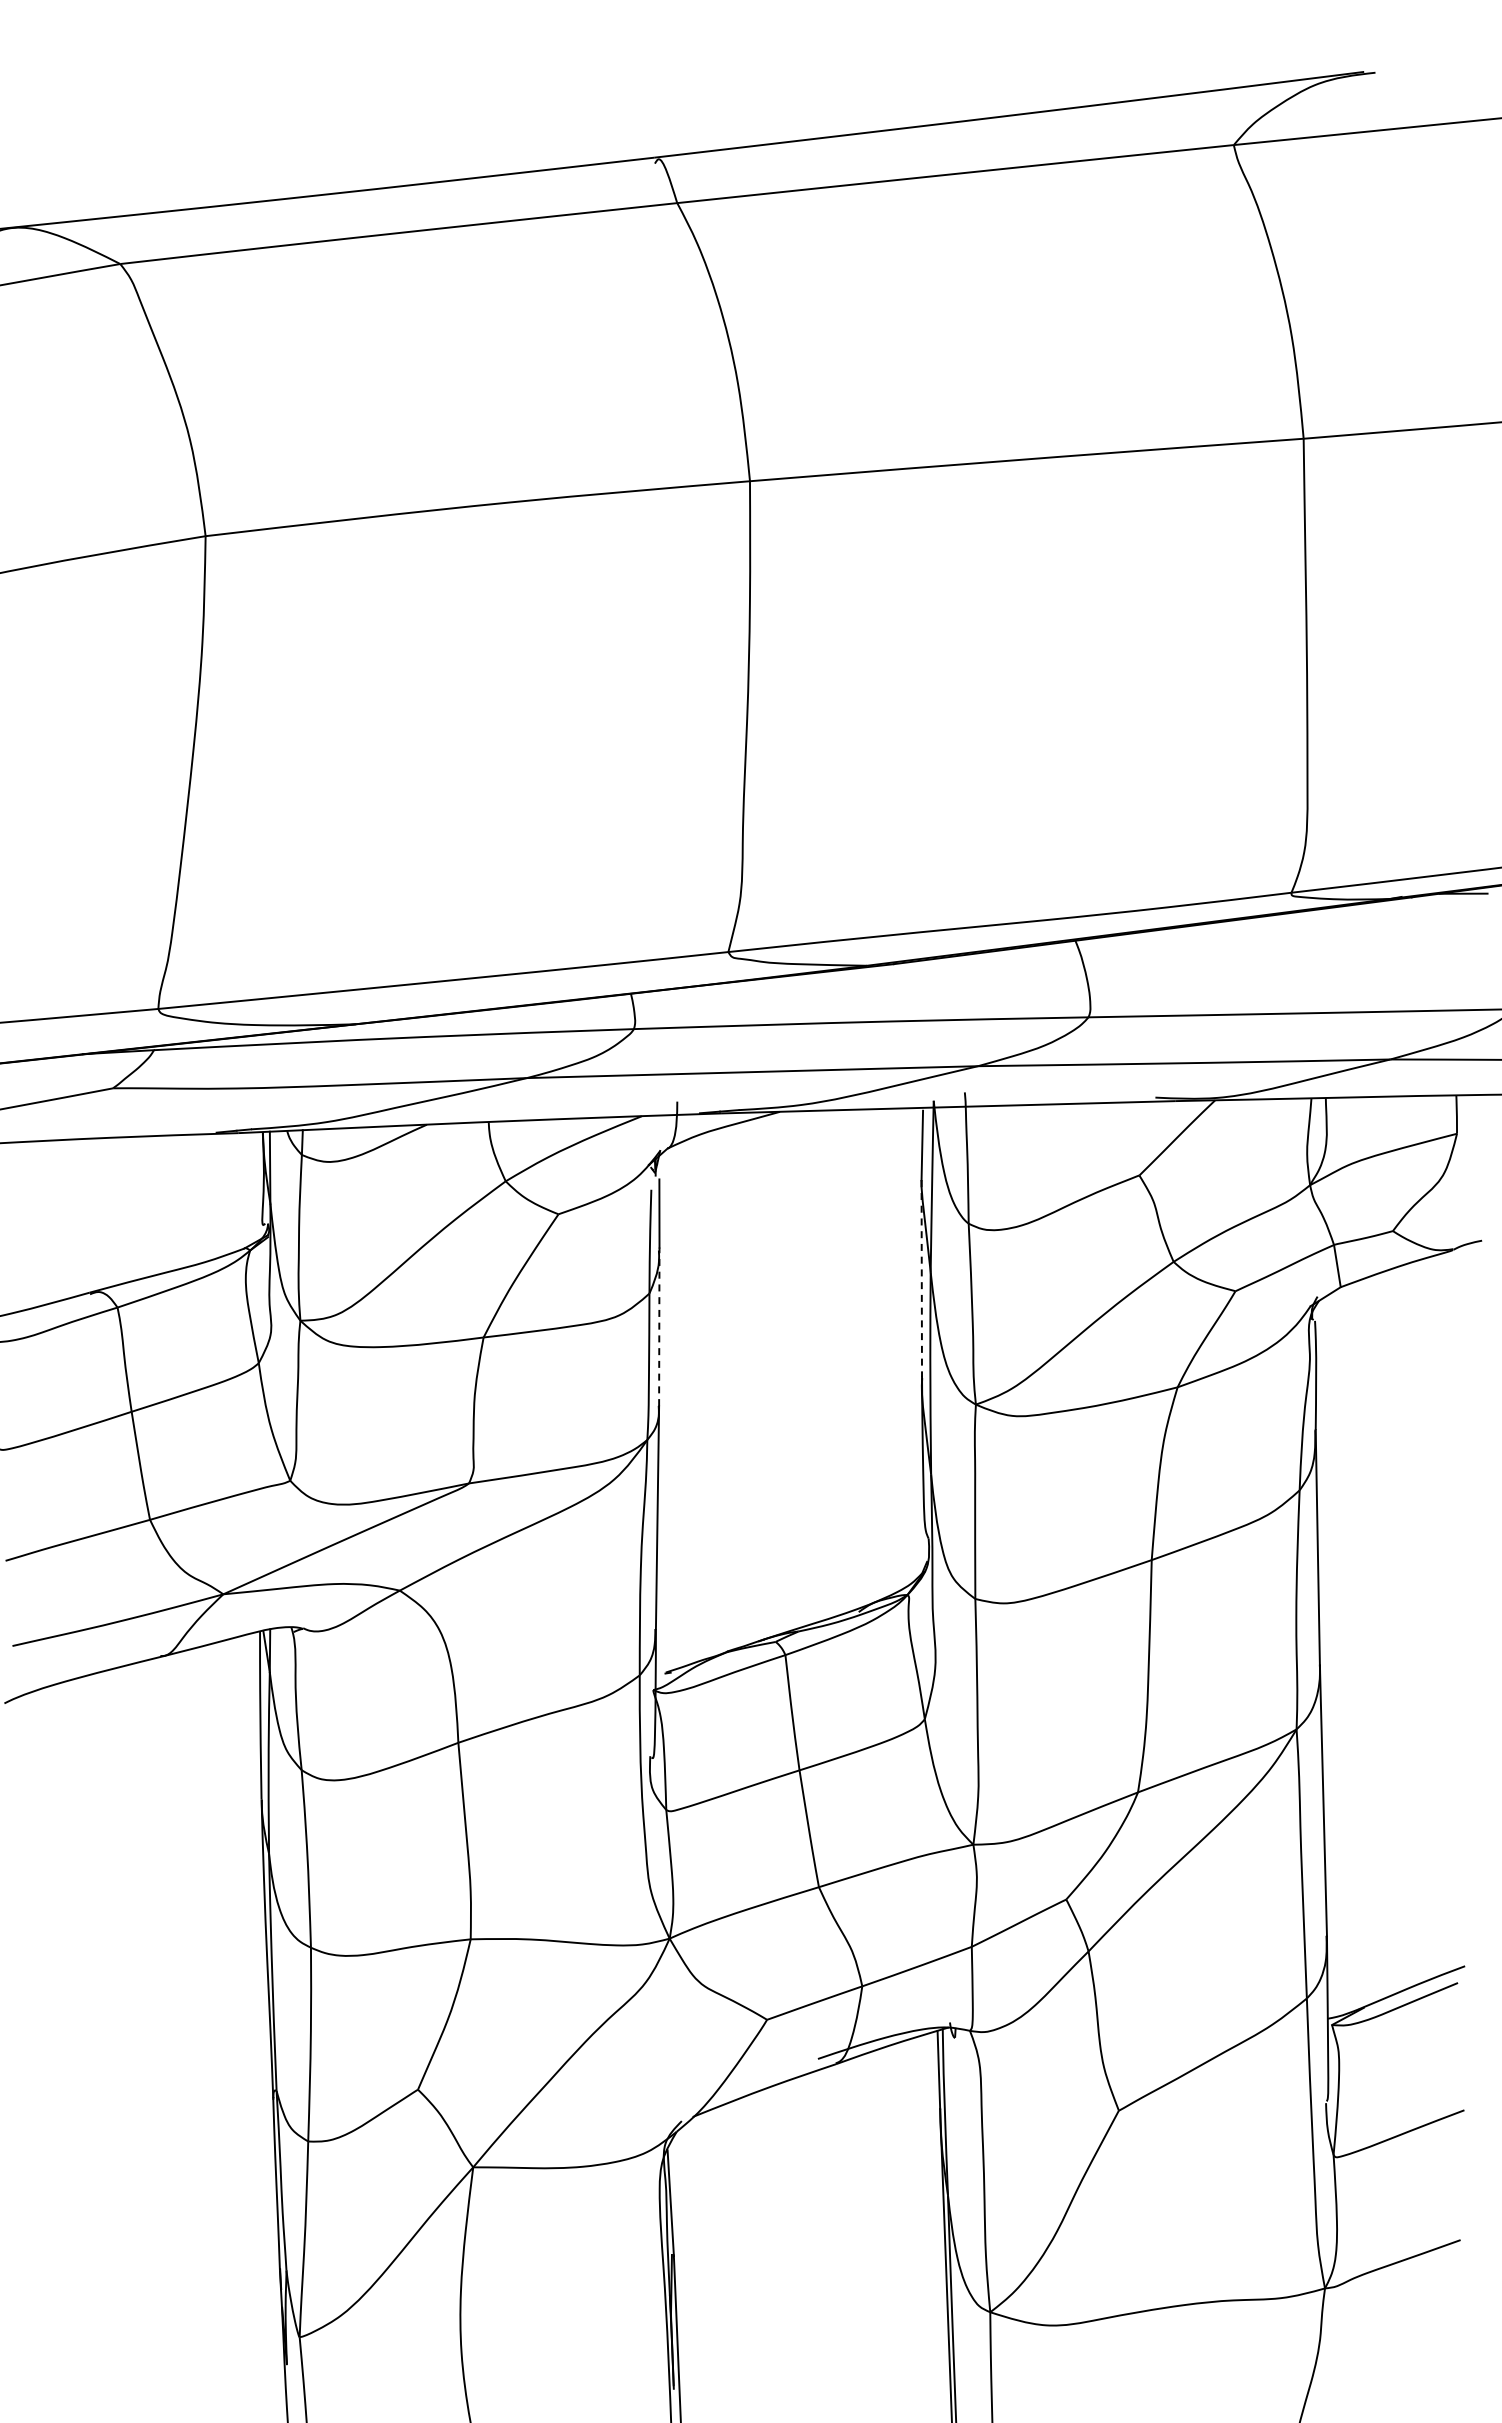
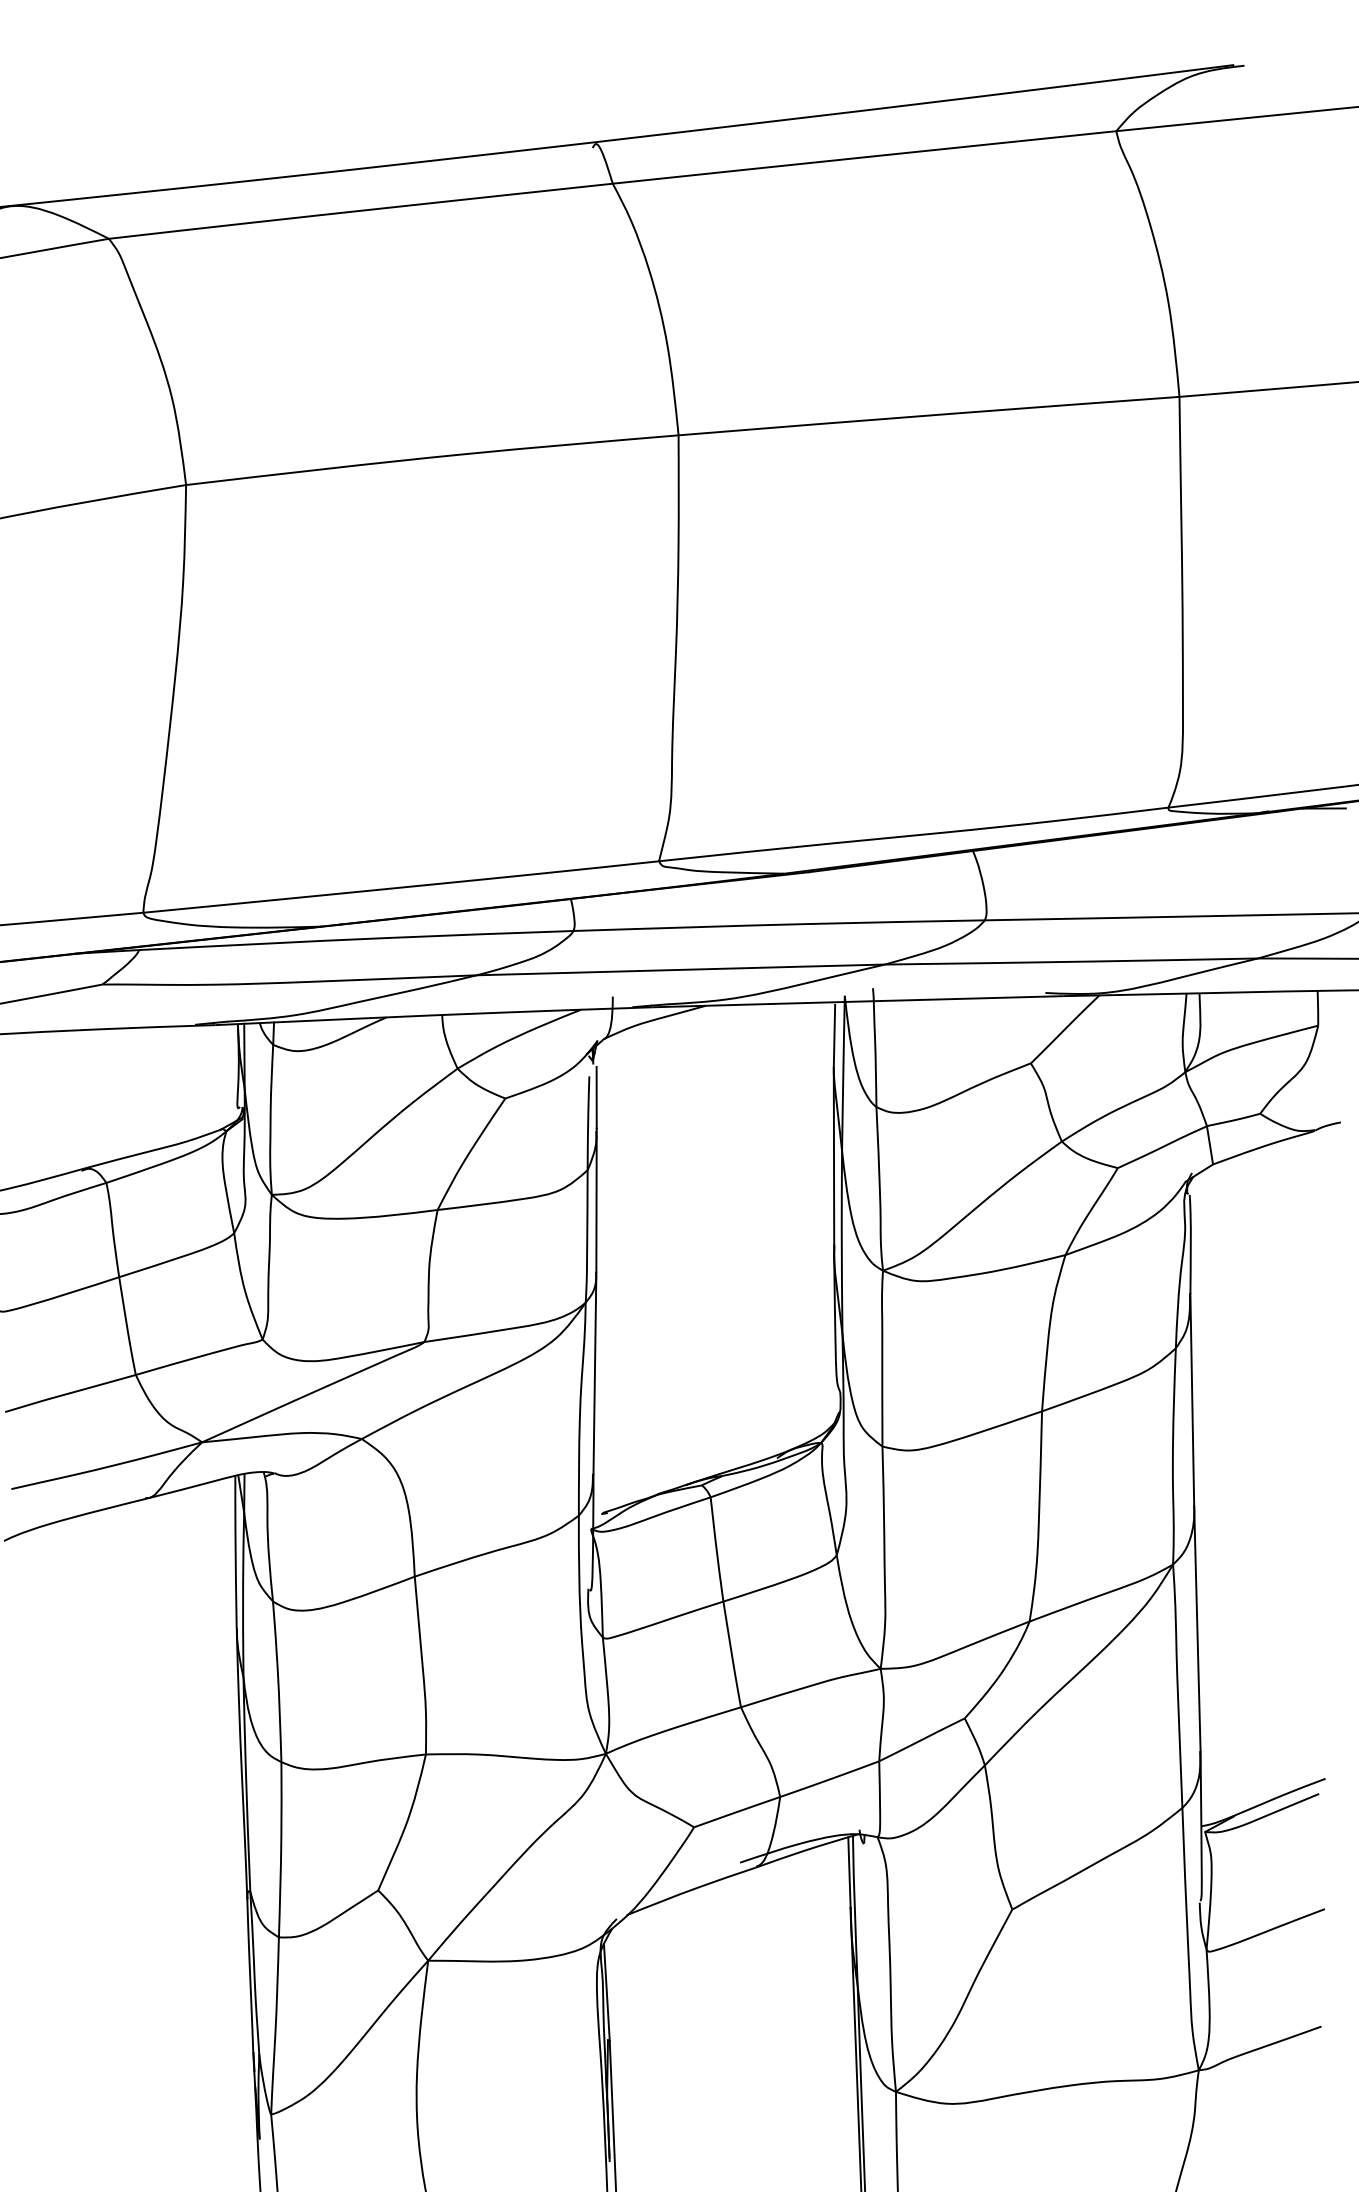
line: (921, 1278) -> (833, 1156), dashed -> solid
line: (659, 1326) -> (596, 1200), dashed -> solid

